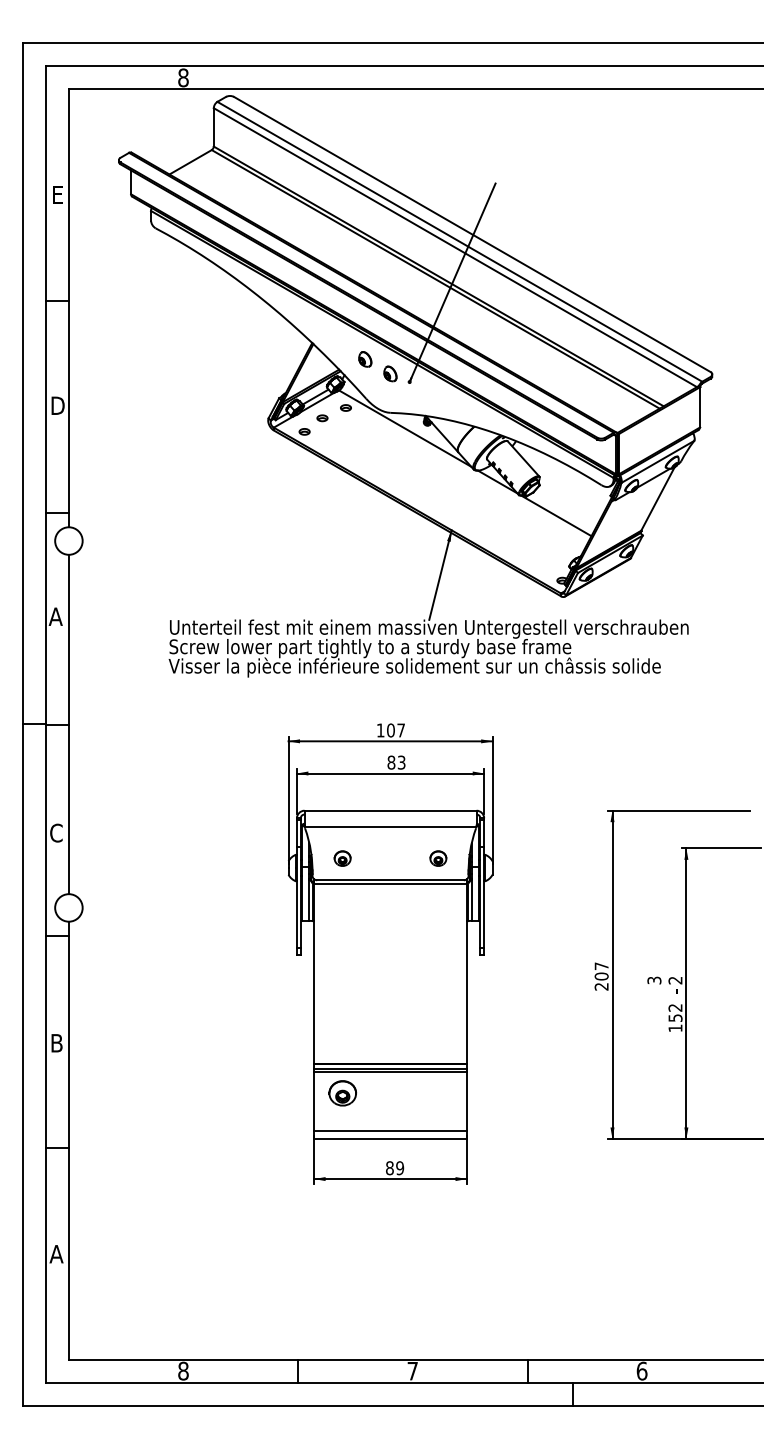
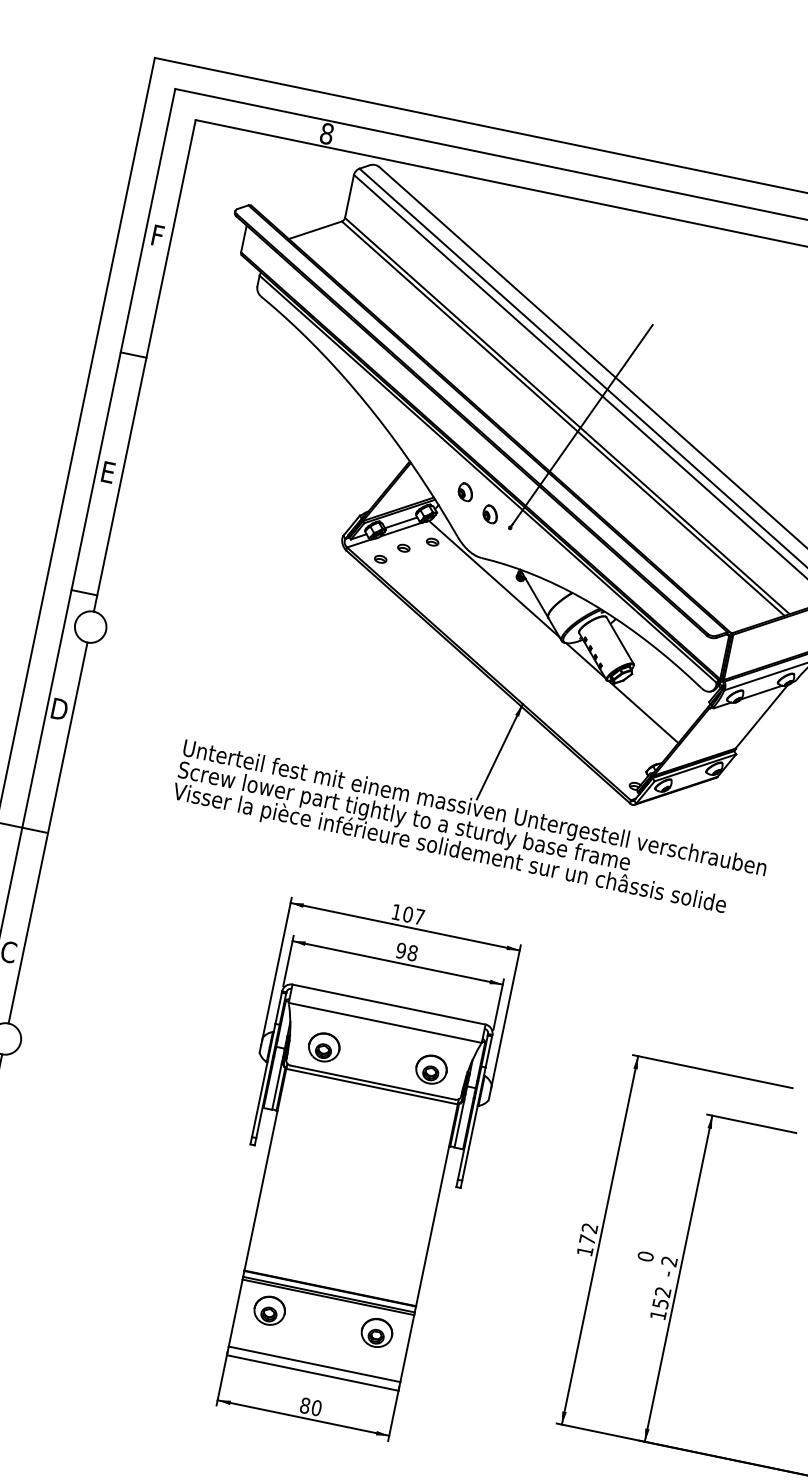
text: (58, 194) -> (159, 235), E -> F
text: (57, 405) -> (109, 472), D -> E
text: (55, 616) -> (58, 708), A -> D
text: (396, 762) -> (406, 951), 83 -> 98
part: (342, 858) -> (324, 1047), size x1.67
part: (438, 858) -> (431, 1069), size x1.67
text: (601, 976) -> (587, 1239), 207 -> 172
text: (654, 980) -> (645, 1256), 3 -> 0
part: (438, 1093) -> (377, 1333), added
text: (399, 1168) -> (315, 1408), 89 -> 80

